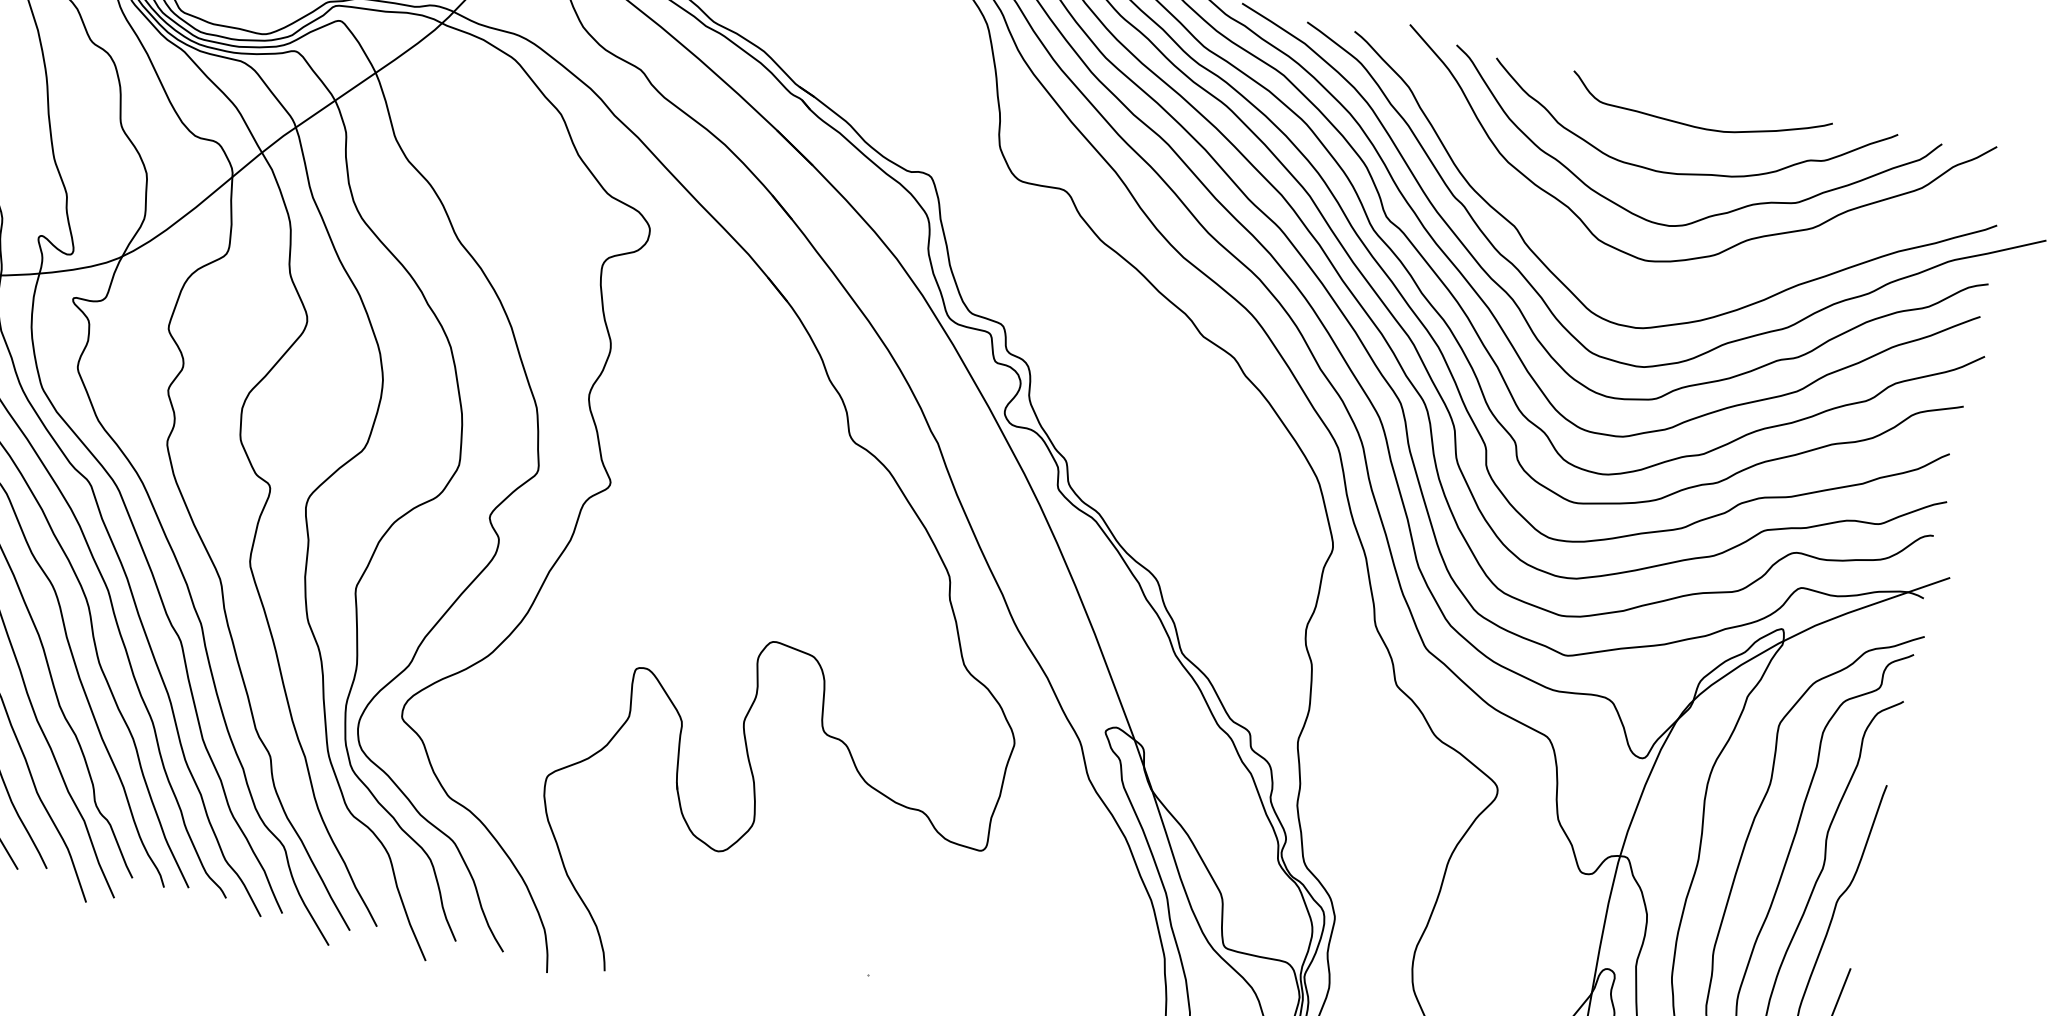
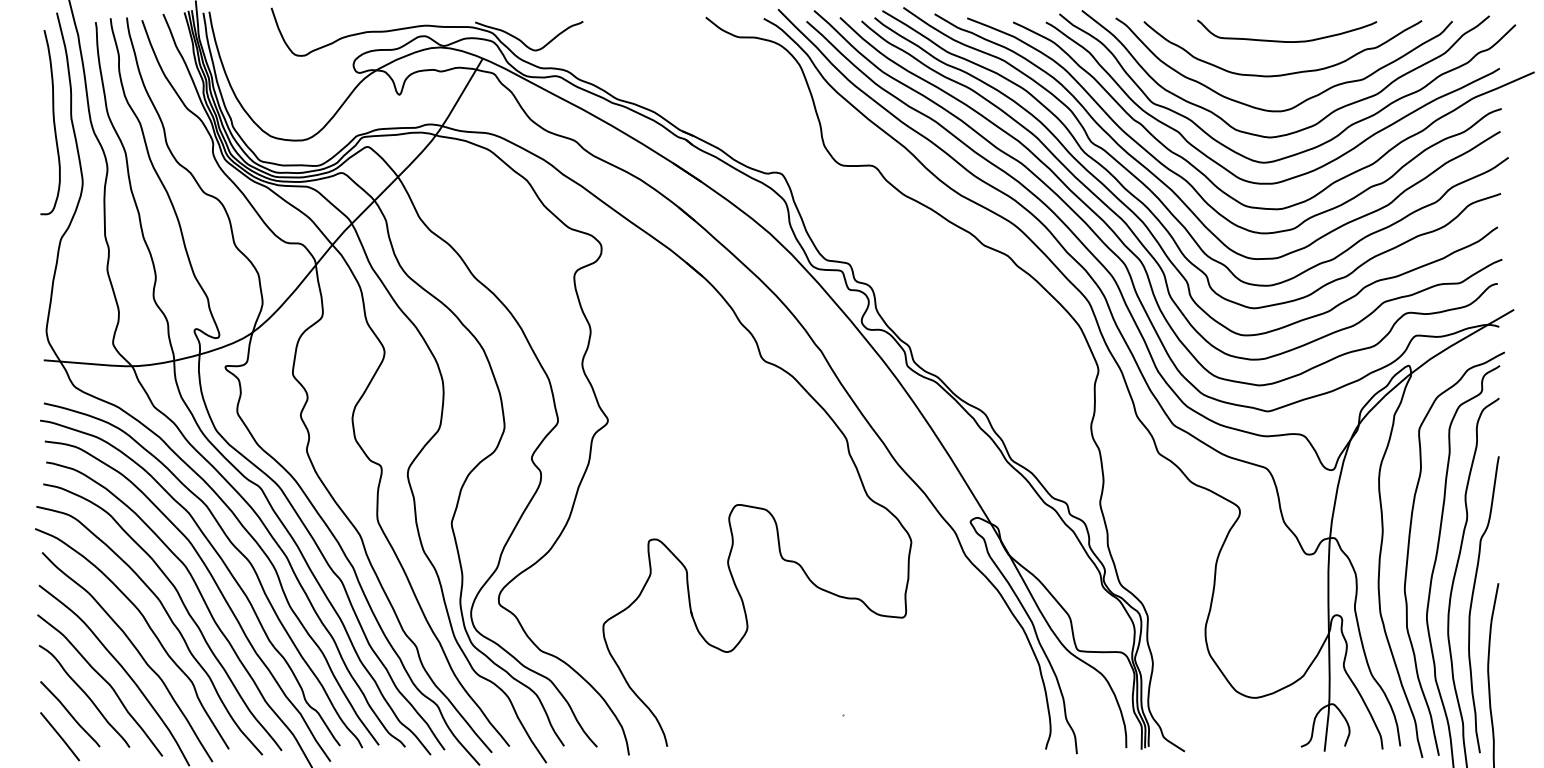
curve: (1695, 288) -> (1306, 149), added

